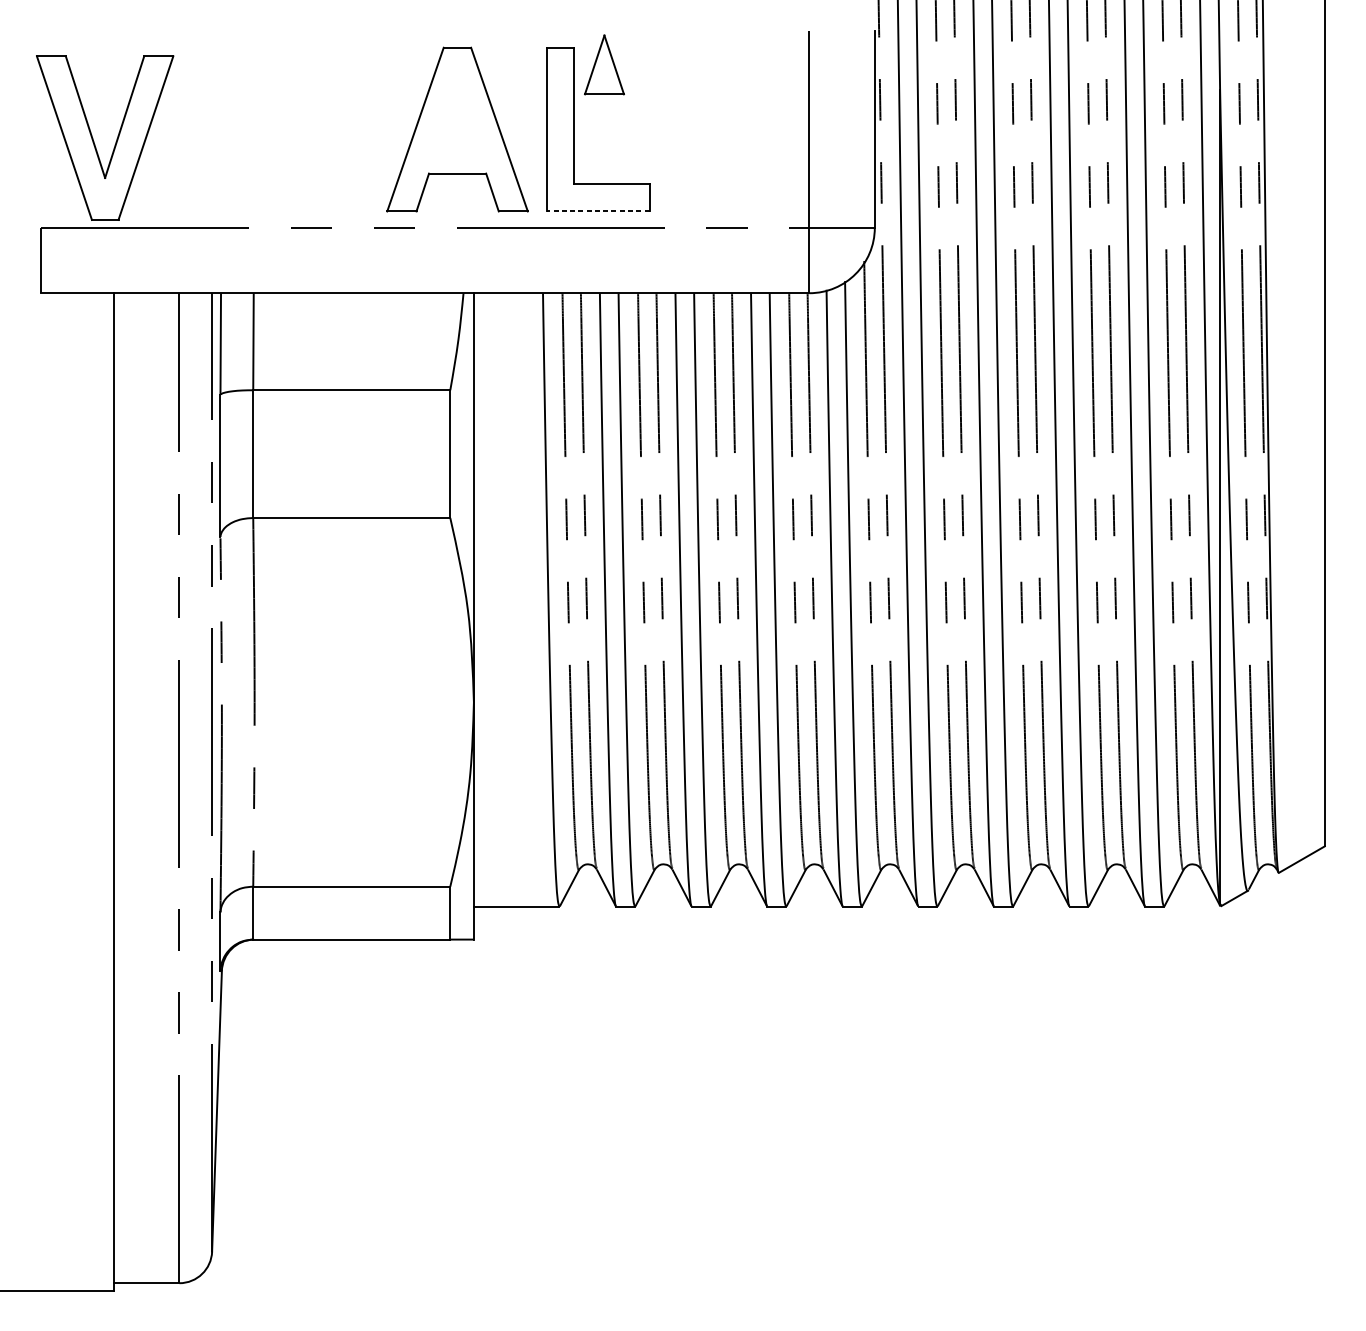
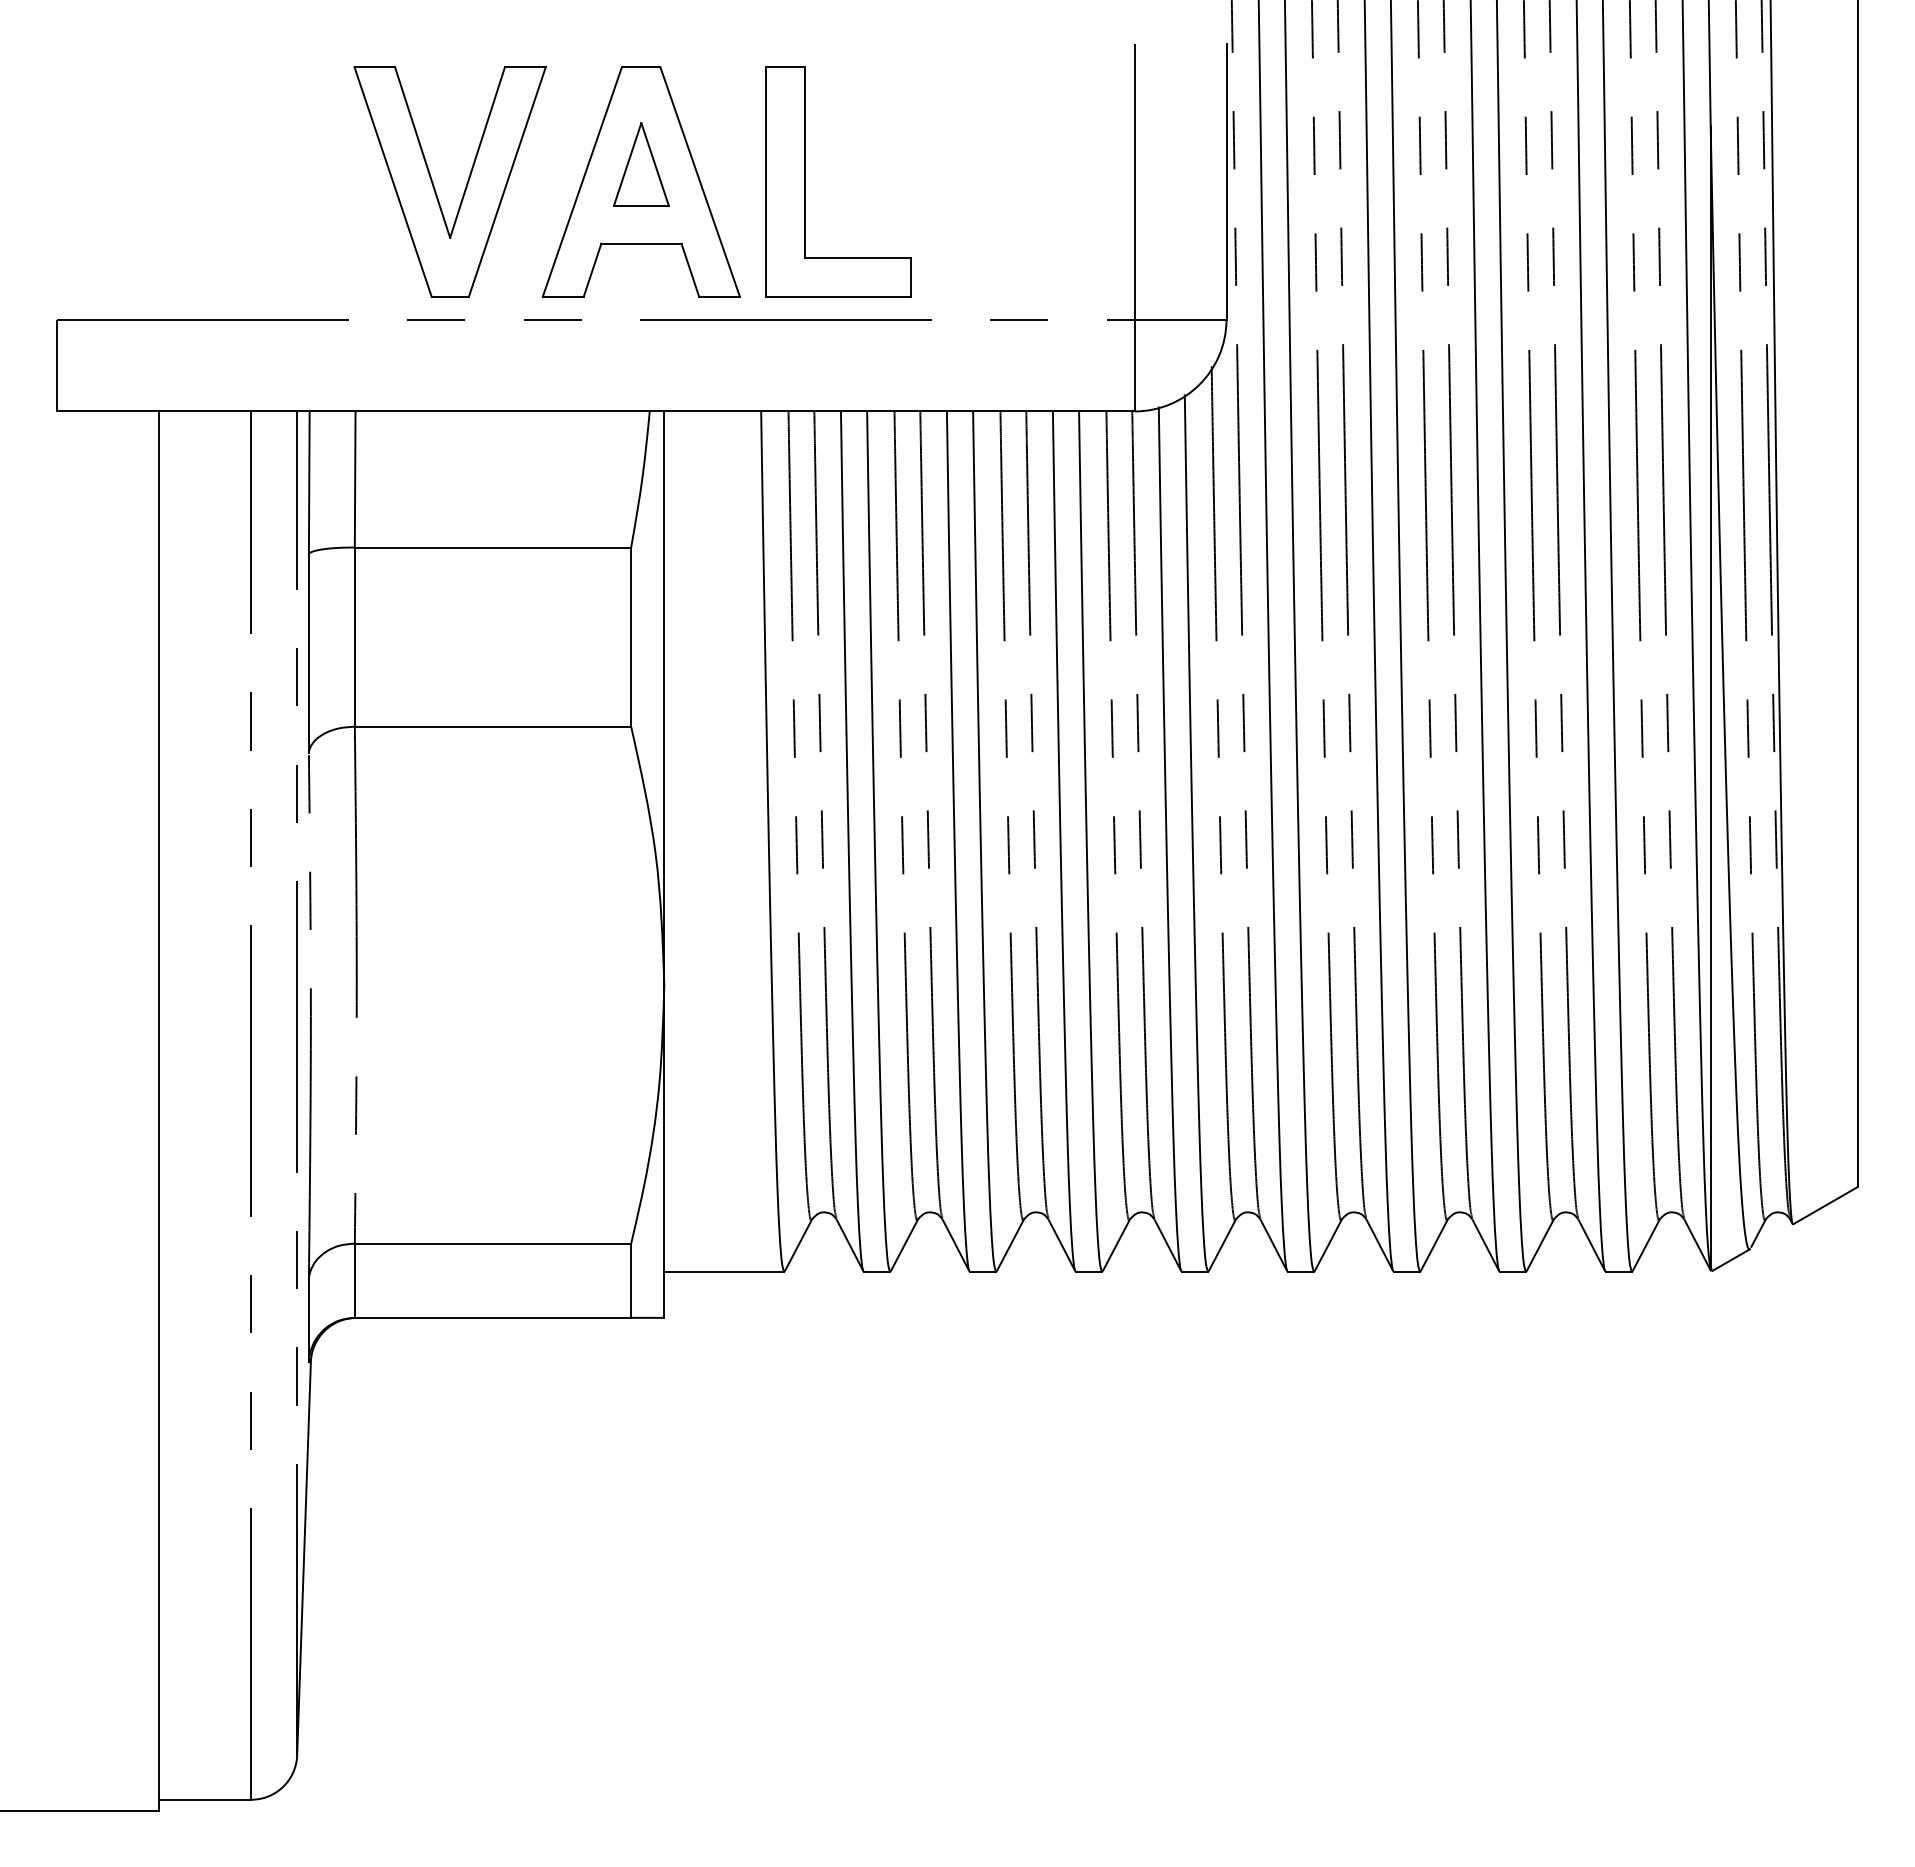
part: (604, 65) -> (641, 164), moved
part: (93, 140) -> (434, 185), moved
line: (597, 211) -> (837, 296), dashed -> solid

